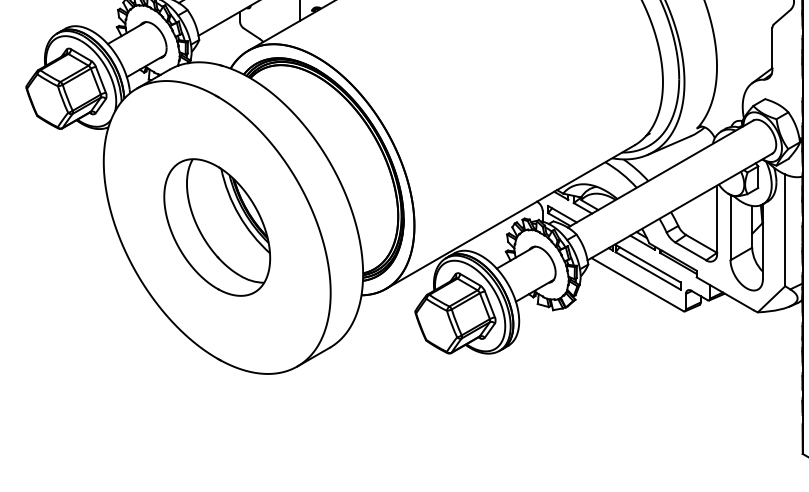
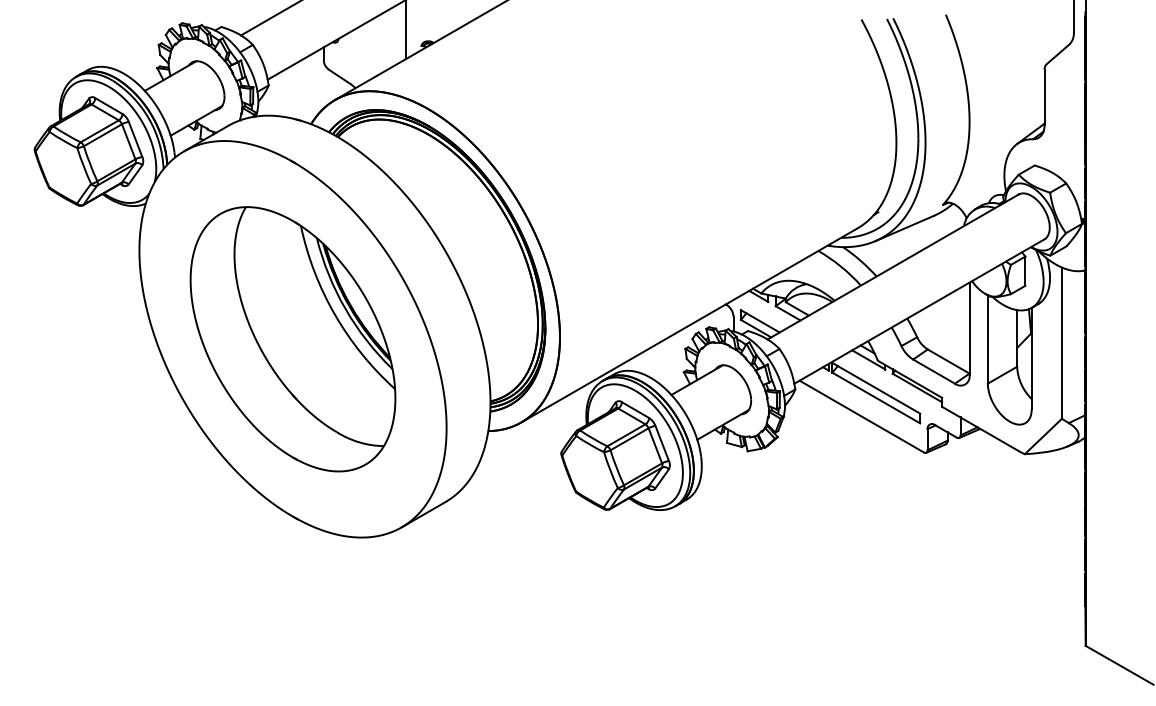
part: (216, 227) -> (292, 339), size x1.43

